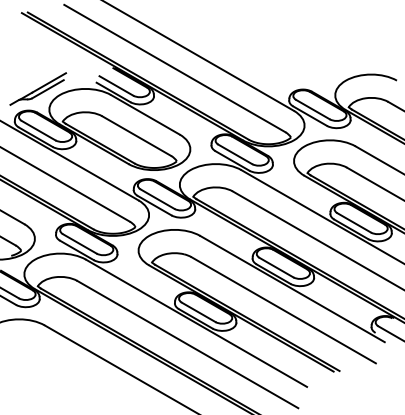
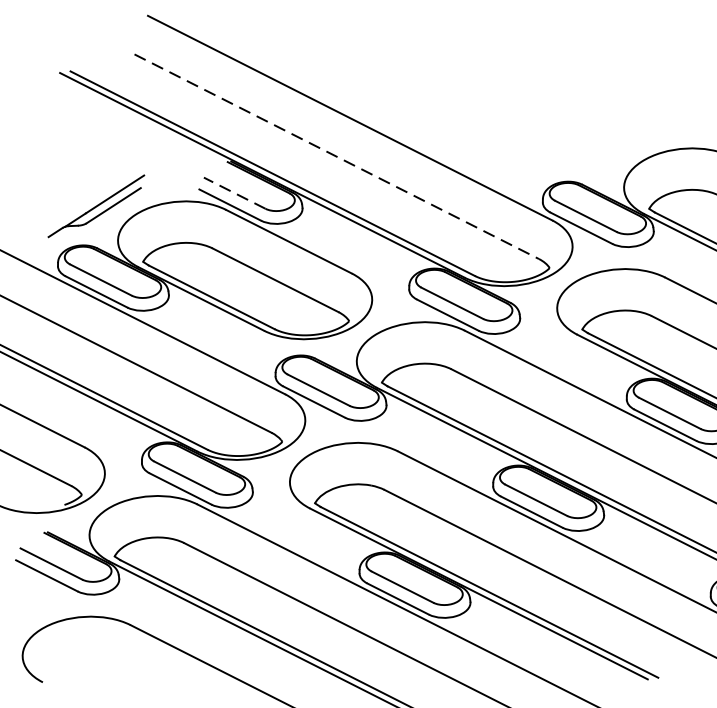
line: (175, 68) -> (337, 156), solid -> dashed
line: (115, 85) -> (233, 192), solid -> dashed

